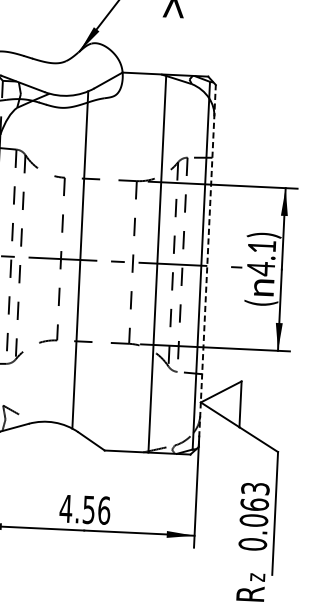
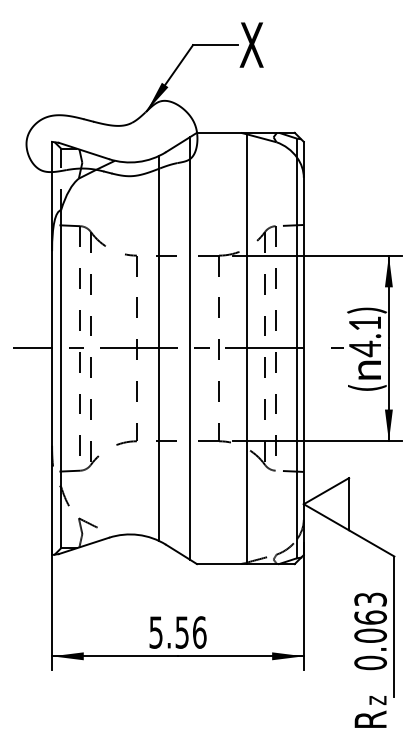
line: (107, 261) -> (189, 348), added
line: (207, 266) -> (303, 348), dashed -> solid
text: (65, 508) -> (155, 632), 4.56 -> 5.56

